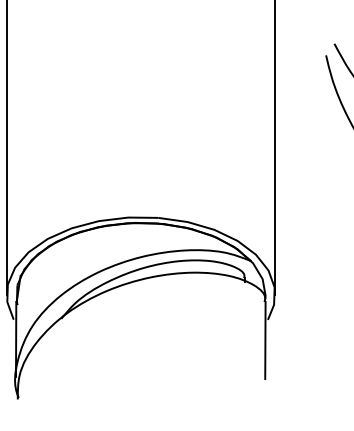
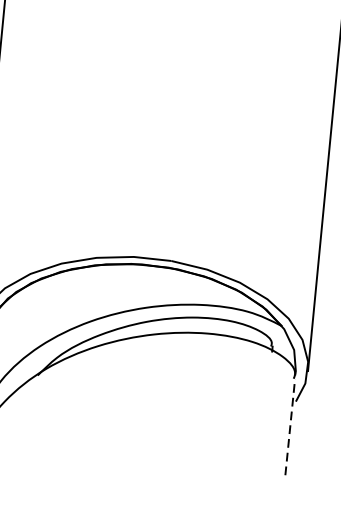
line: (265, 340) -> (290, 427), solid -> dashed

